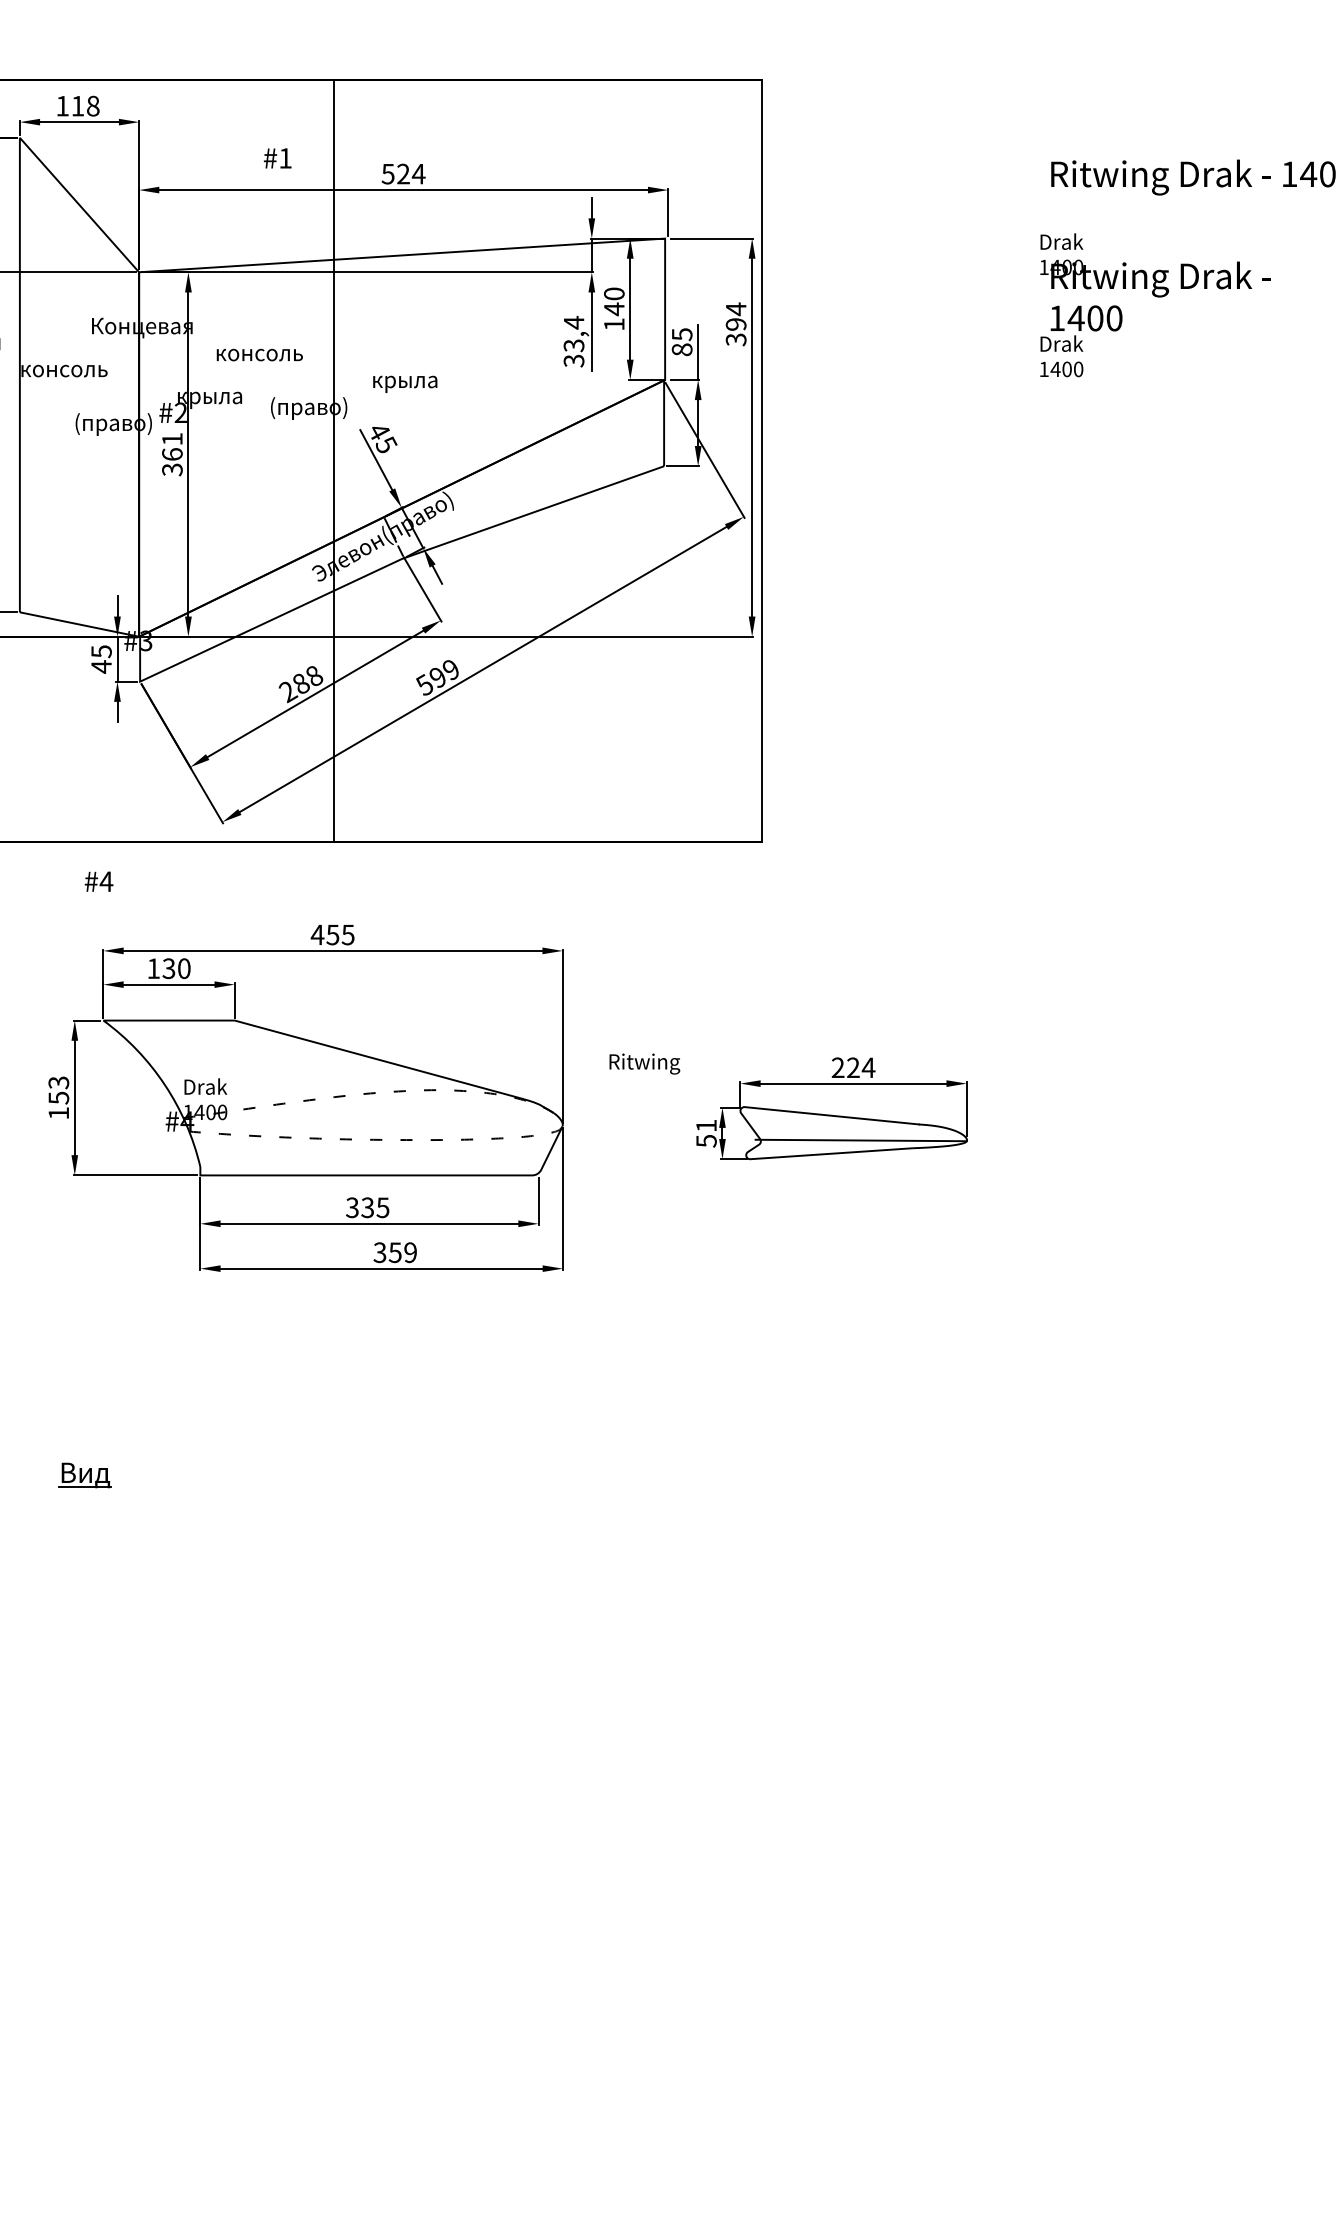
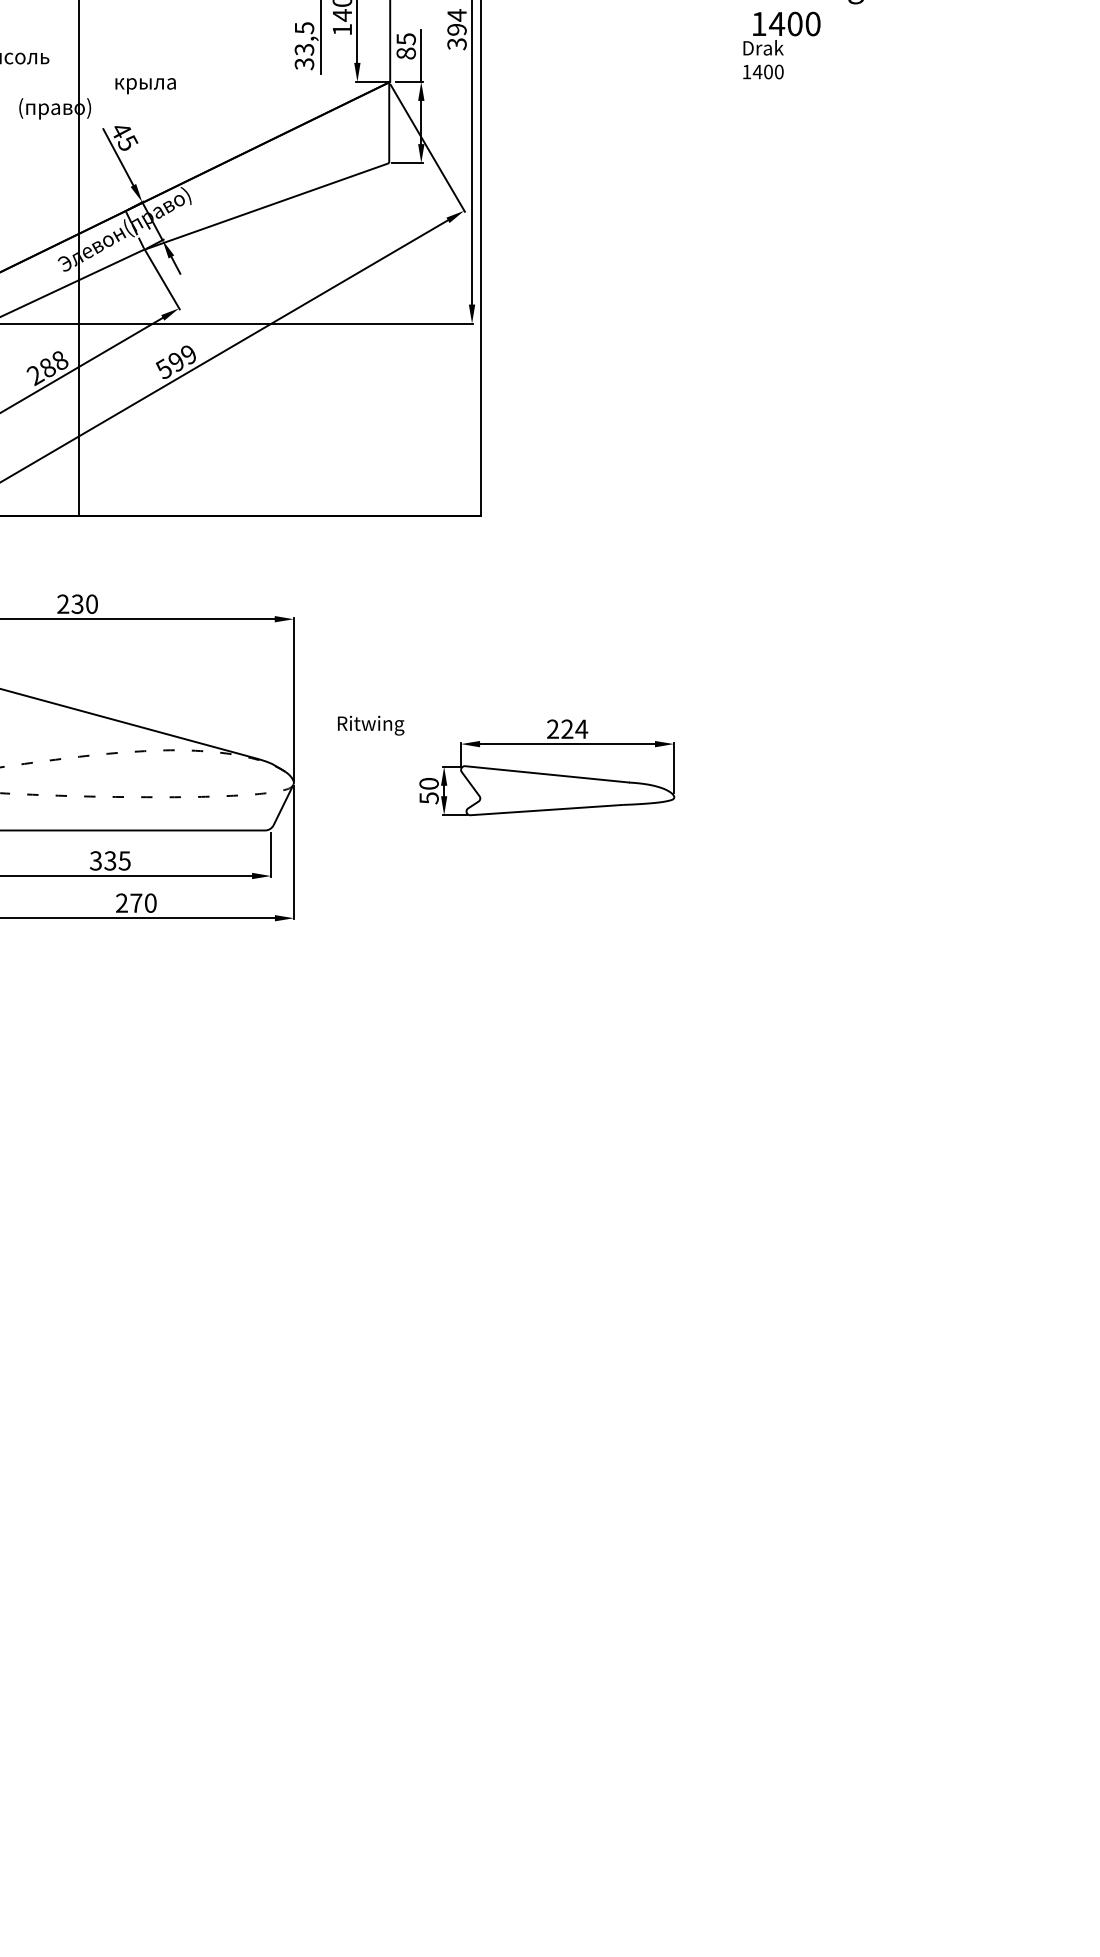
text: (574, 322) -> (304, 27), 33,4 -> 33,5
text: (332, 934) -> (77, 603), 455 -> 230
text: (706, 1125) -> (429, 783), 51 -> 50
line: (860, 1140) -> (574, 797), removed
text: (394, 1252) -> (135, 903), 359 -> 270

